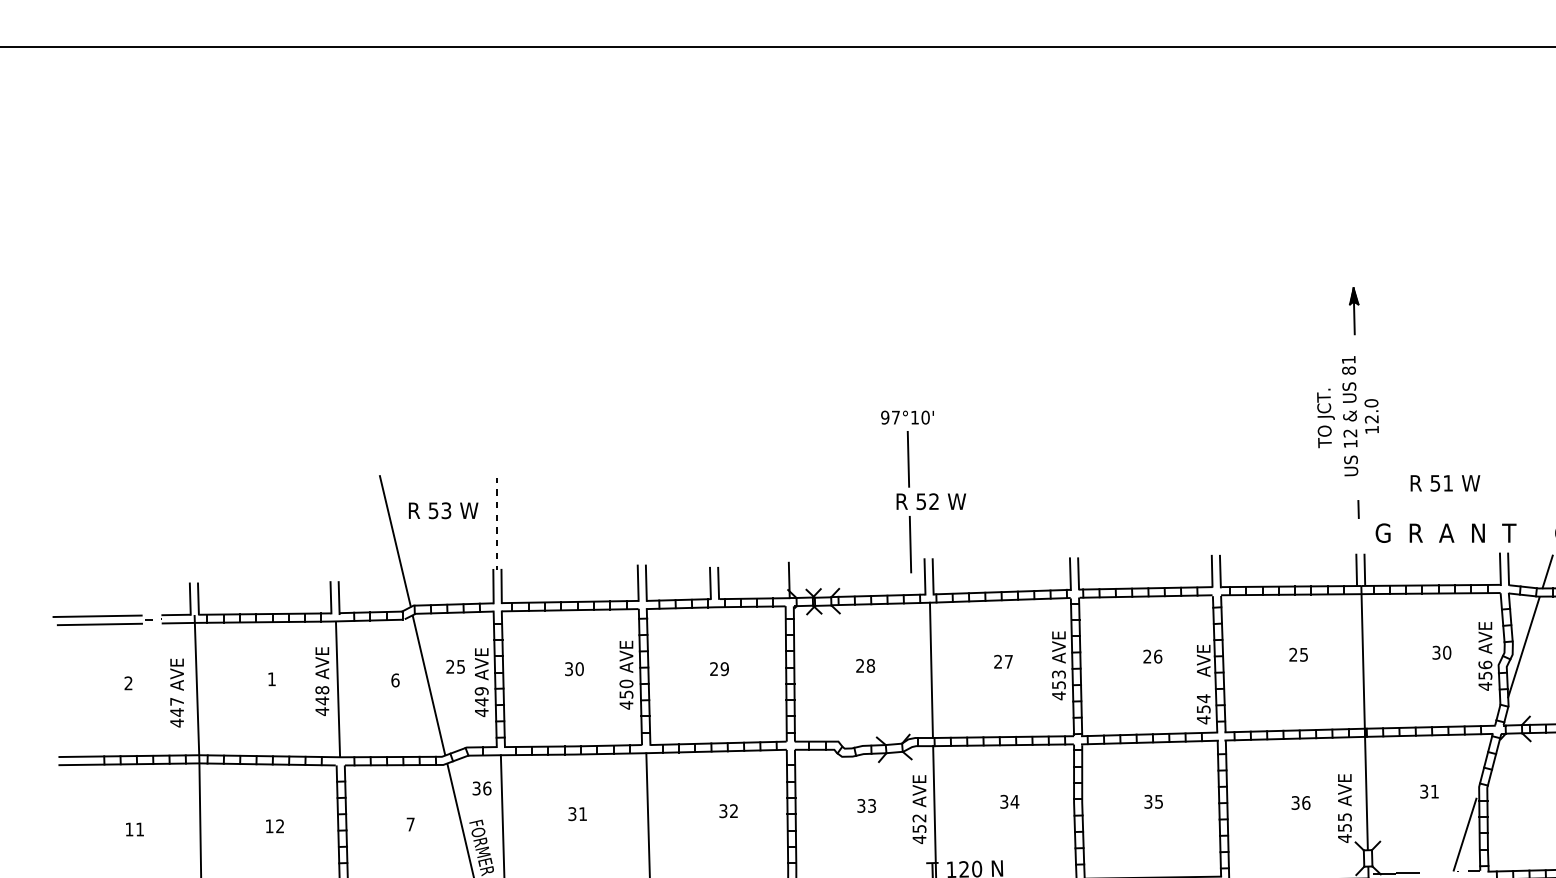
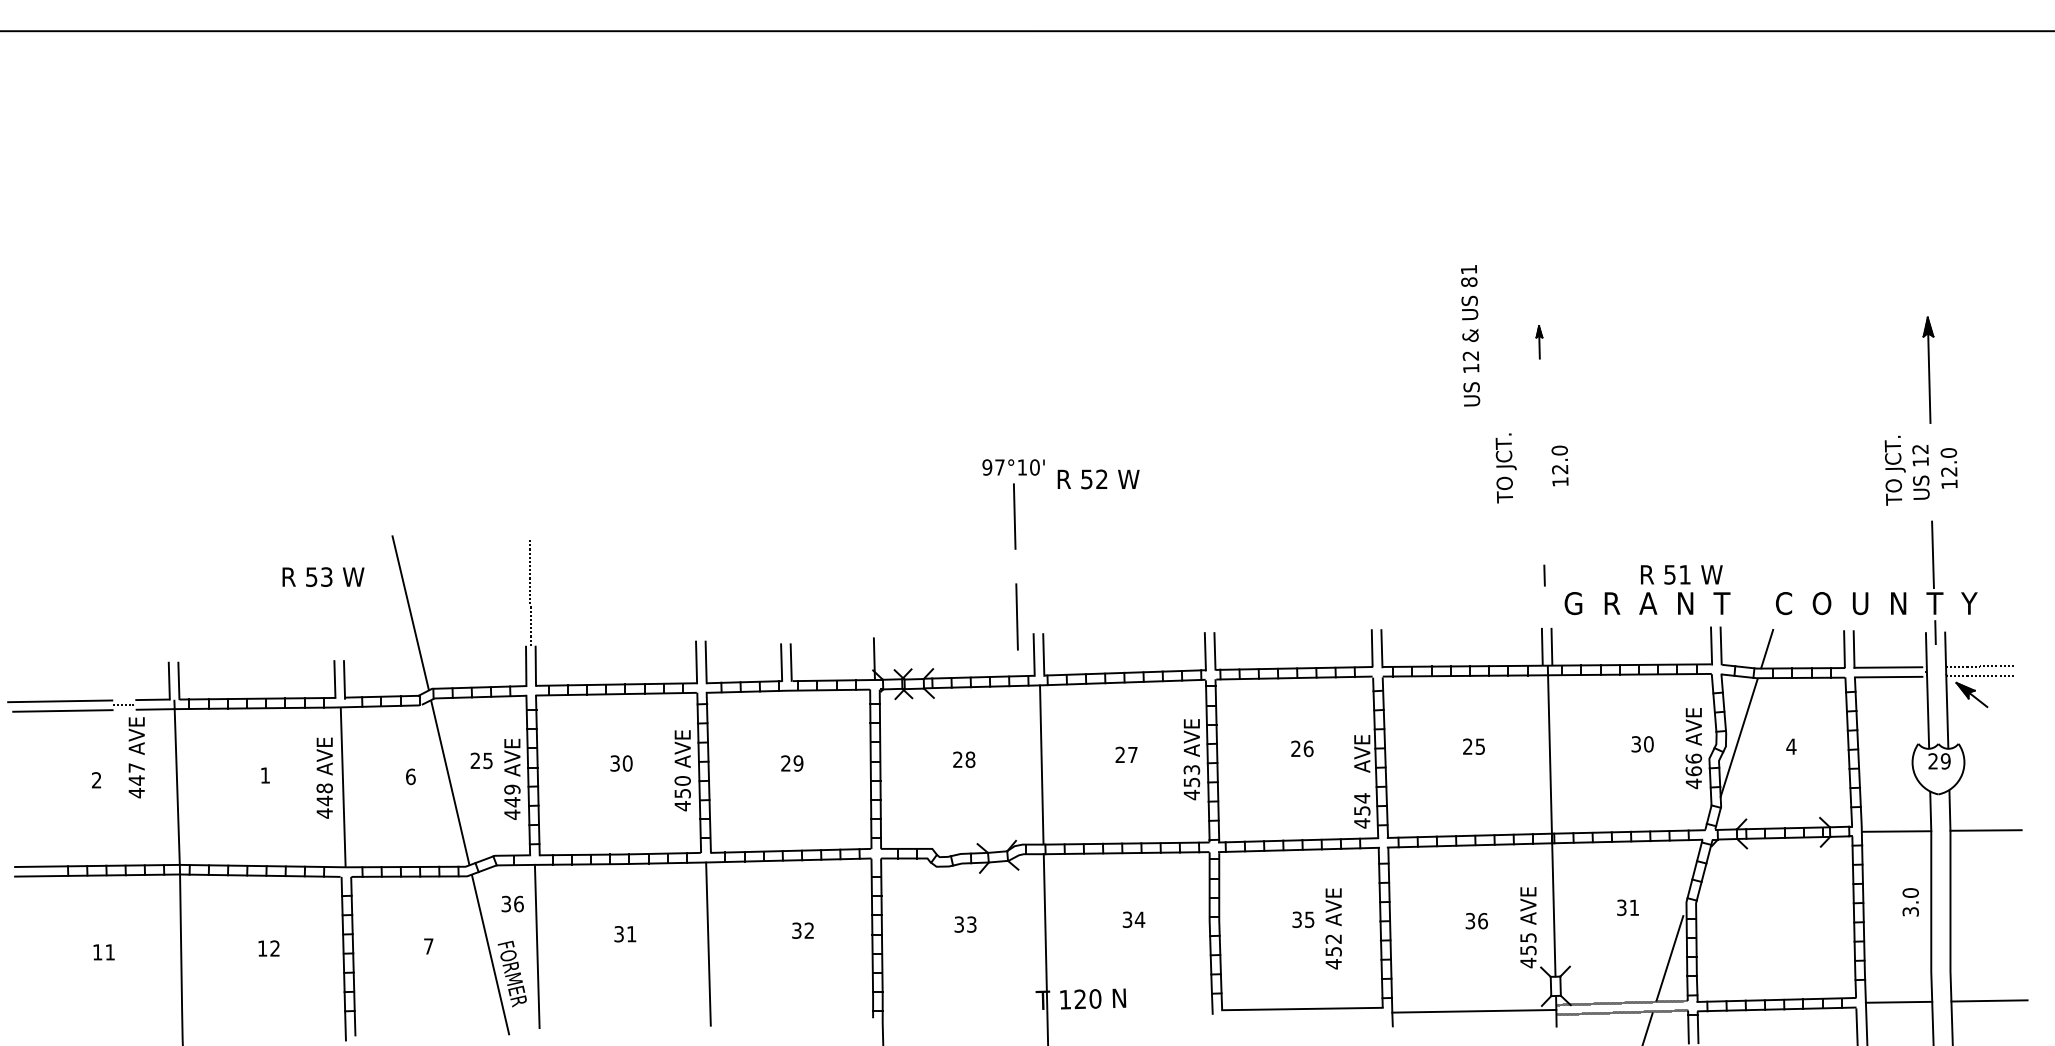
part: (1354, 311) -> (1539, 342), size x0.6
text: (1350, 415) -> (1470, 335), moved
text: (1445, 483) -> (1681, 574), moved
text: (931, 501) -> (1098, 479), moved
text: (443, 510) -> (323, 576), moved
text: (1485, 675) -> (1693, 771), 456 -> 466
text: (176, 692) -> (136, 757), moved
text: (919, 809) -> (1333, 928), moved

